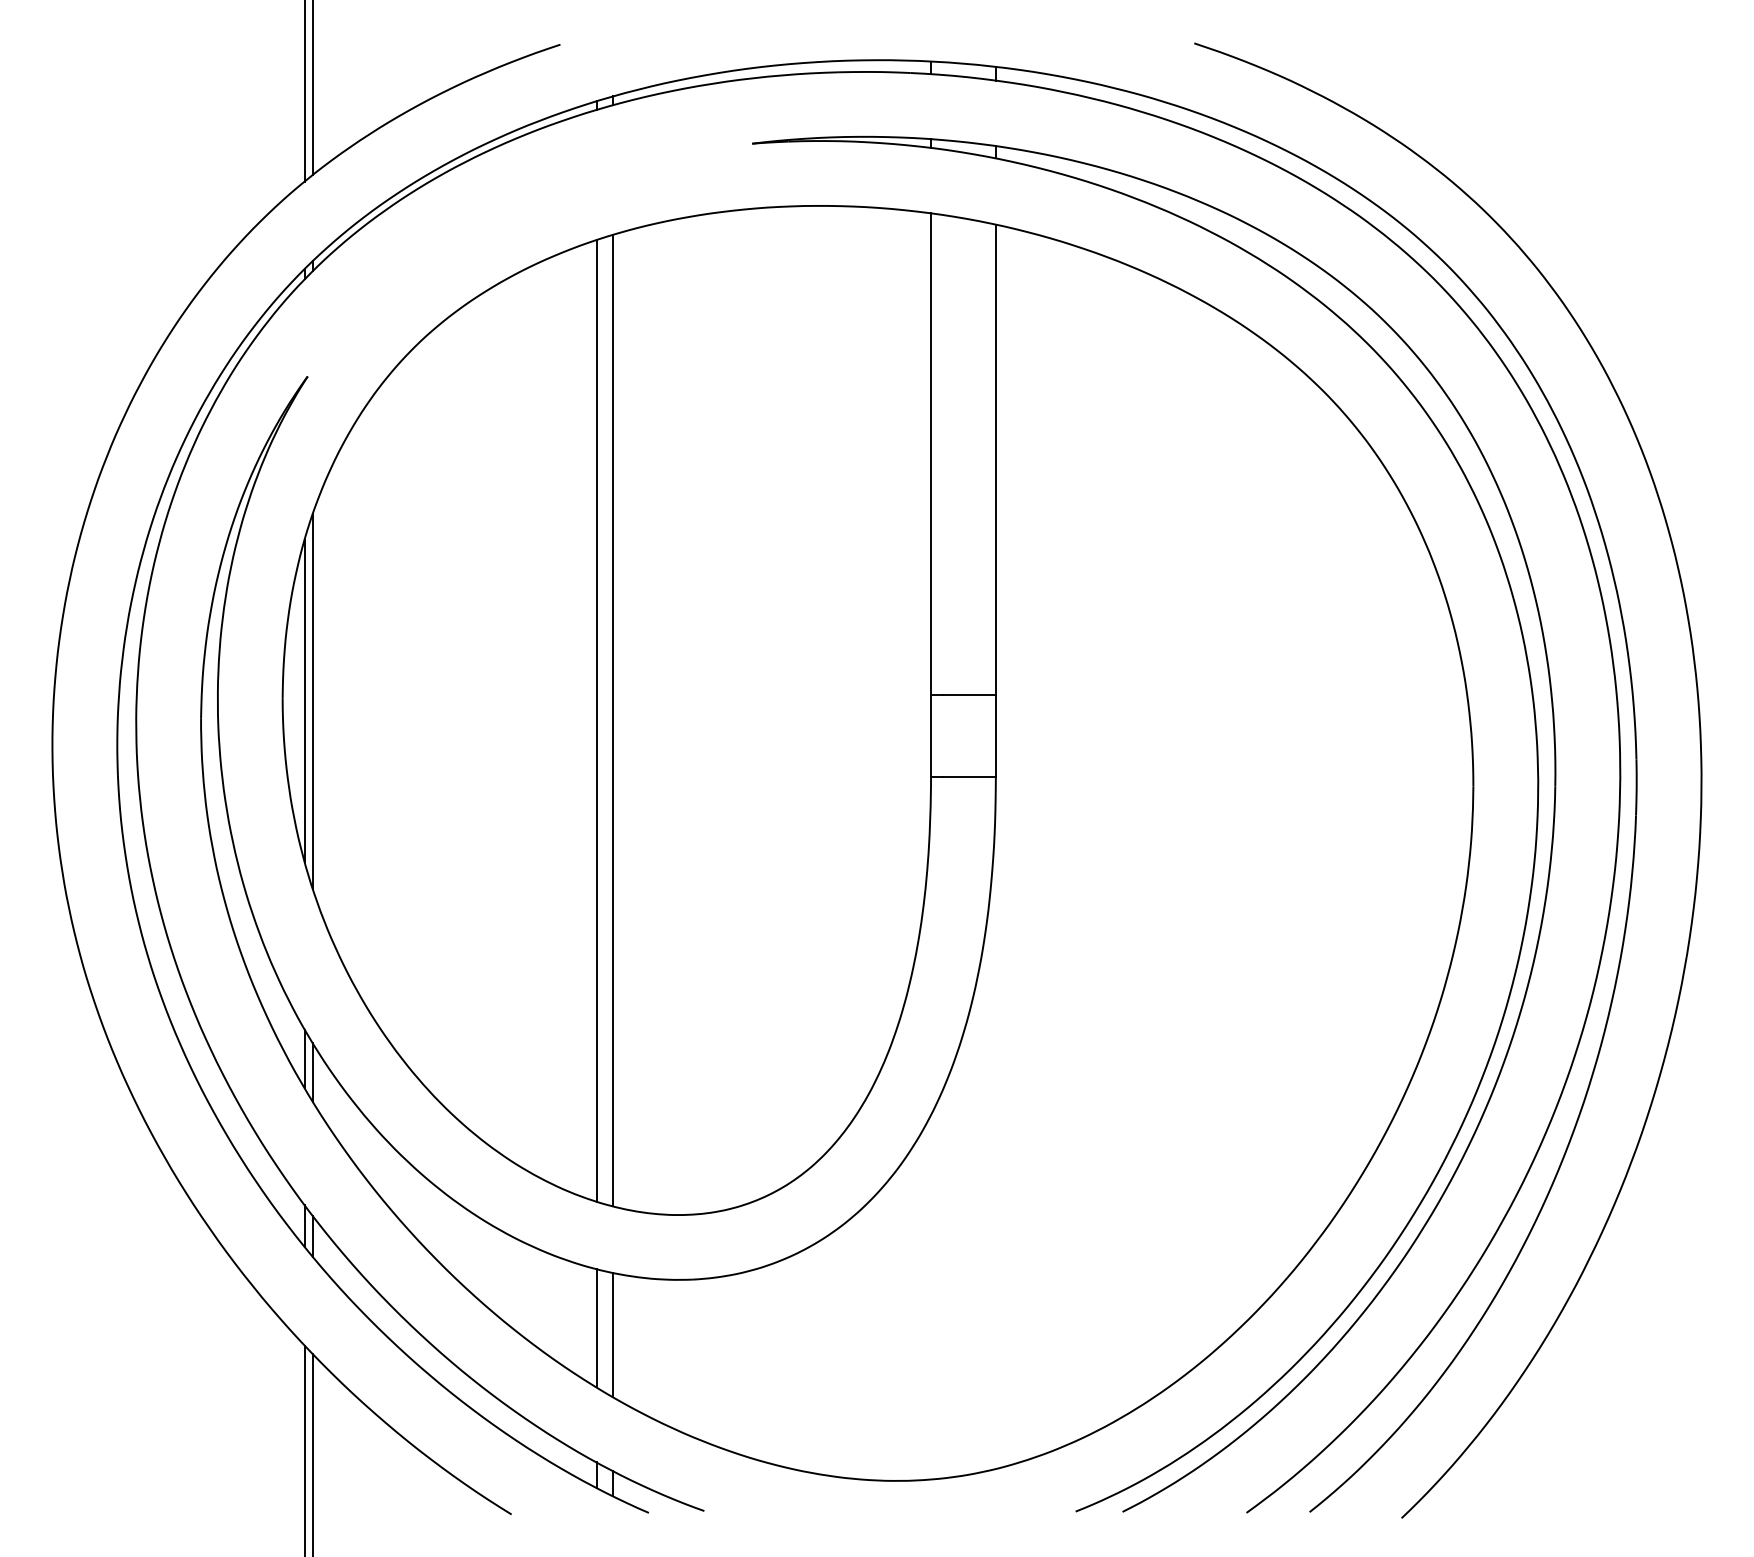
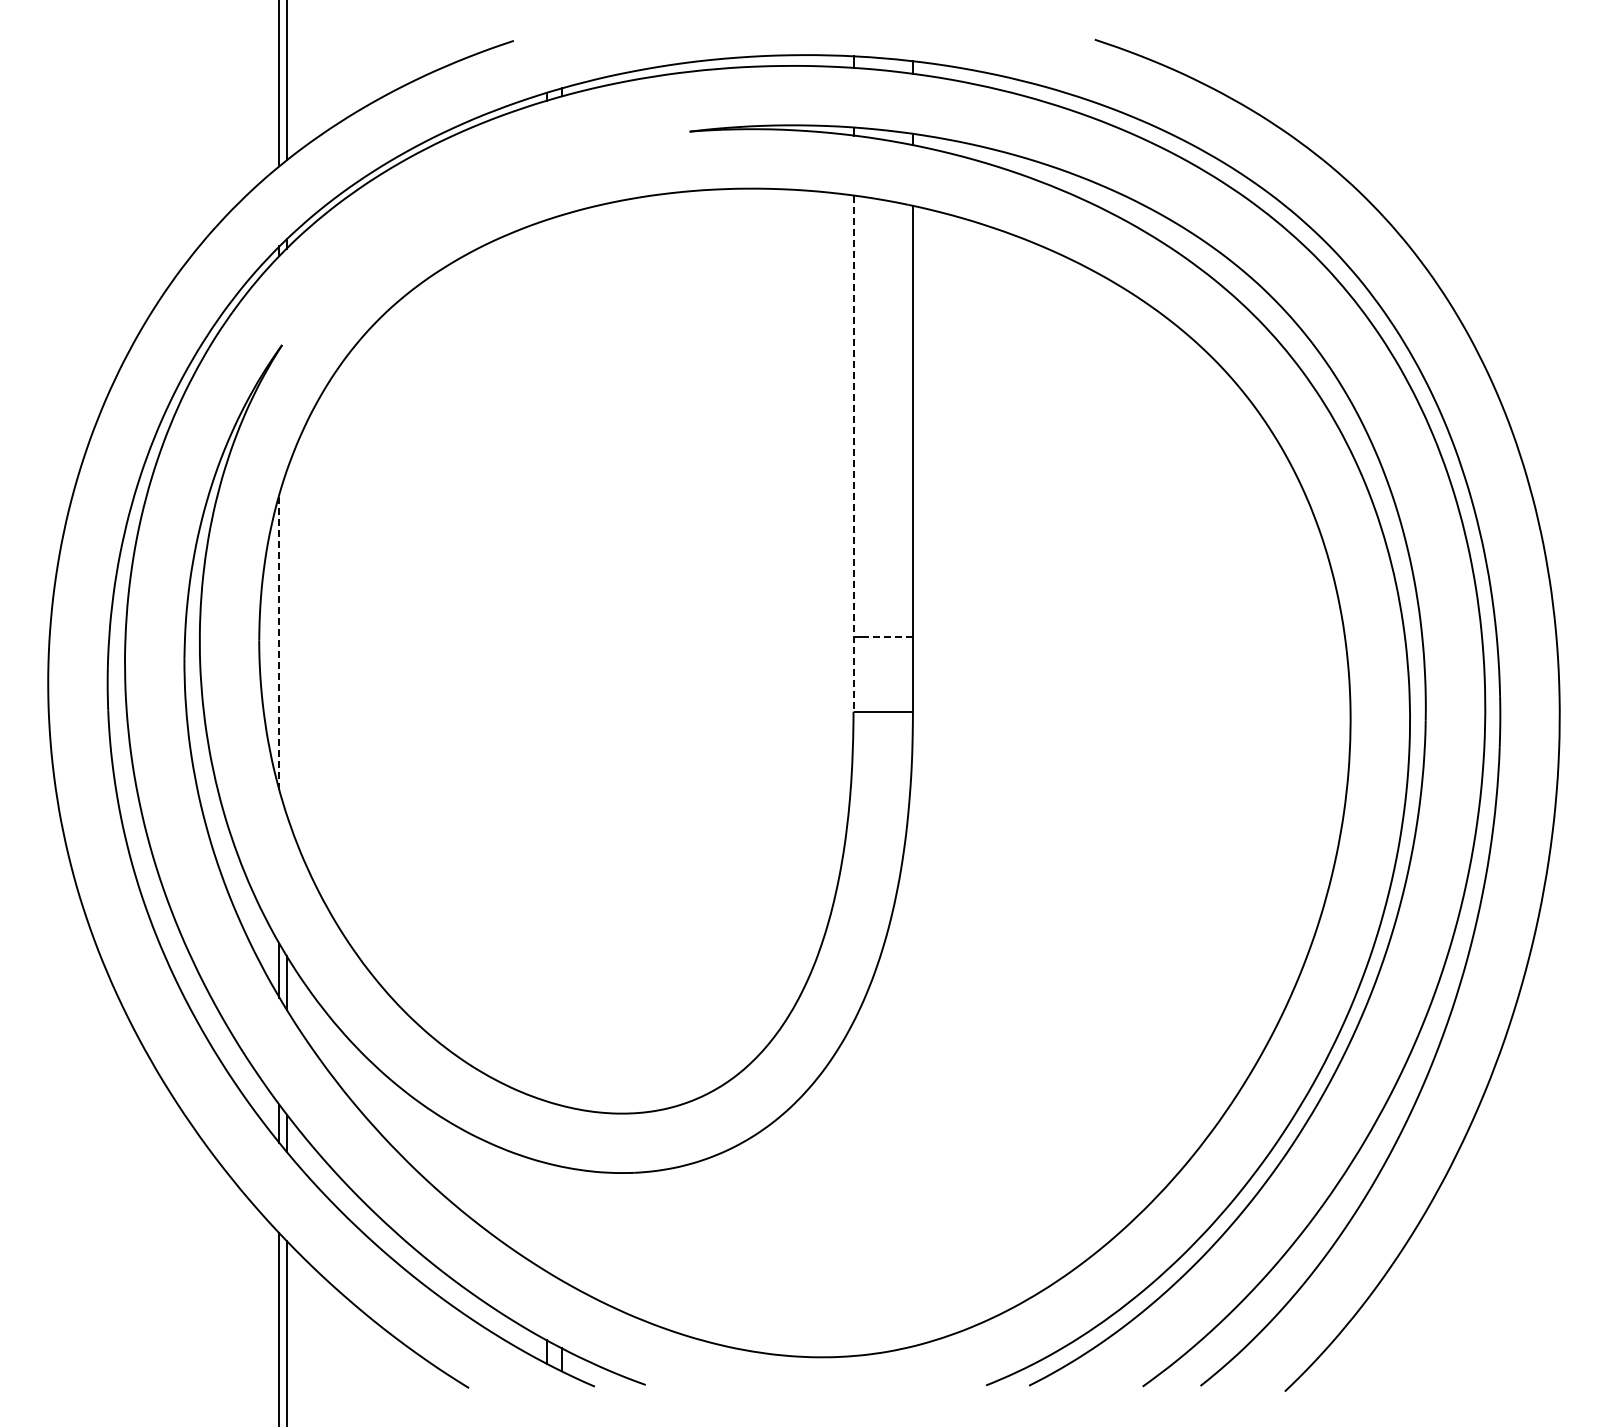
line: (931, 495) -> (853, 454), solid -> dashed
line: (970, 695) -> (889, 637), solid -> dashed
line: (304, 701) -> (279, 642), solid -> dashed
line: (312, 701) -> (286, 642), removed
line: (596, 720) -> (546, 660), removed
line: (612, 720) -> (561, 660), removed
line: (596, 1328) -> (546, 1217), removed
line: (612, 1334) -> (561, 1223), removed

